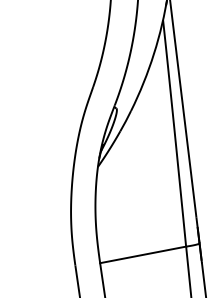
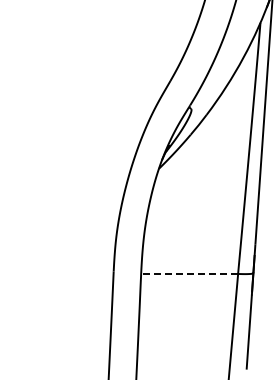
line: (142, 254) -> (189, 273), solid -> dashed

